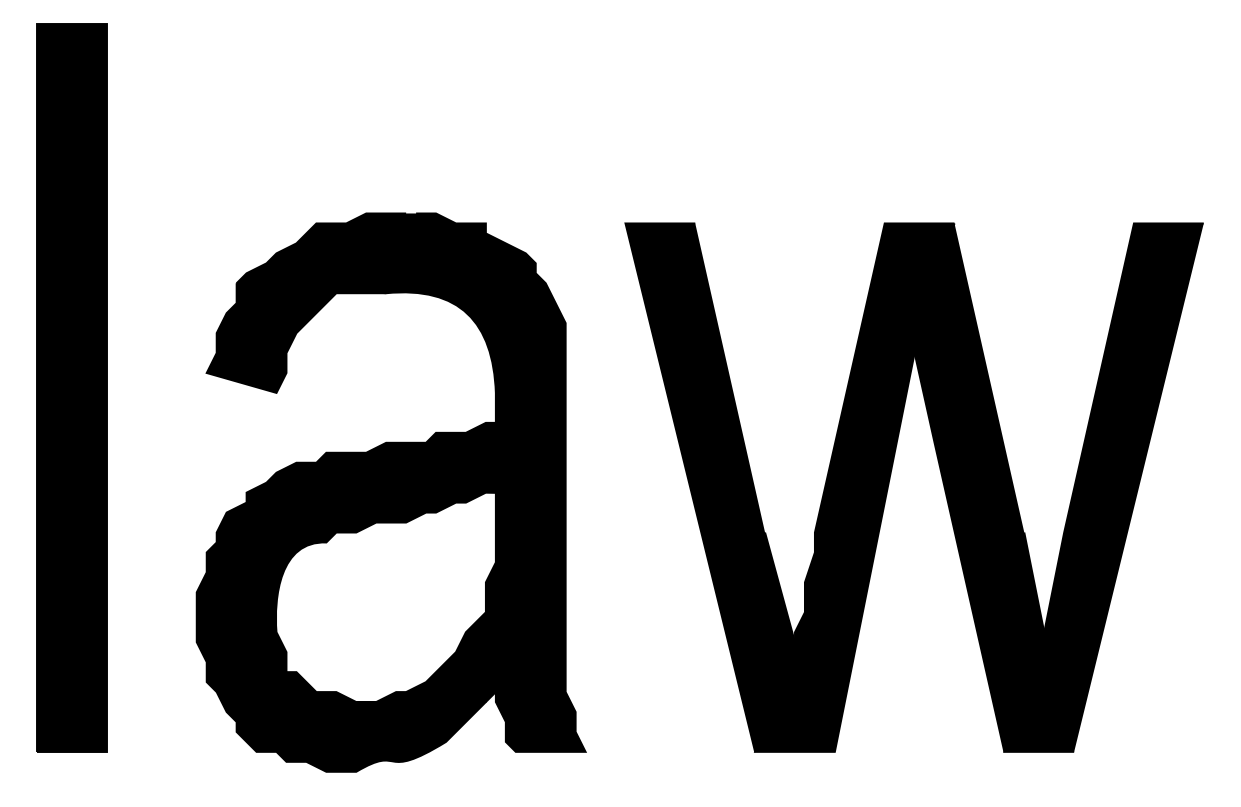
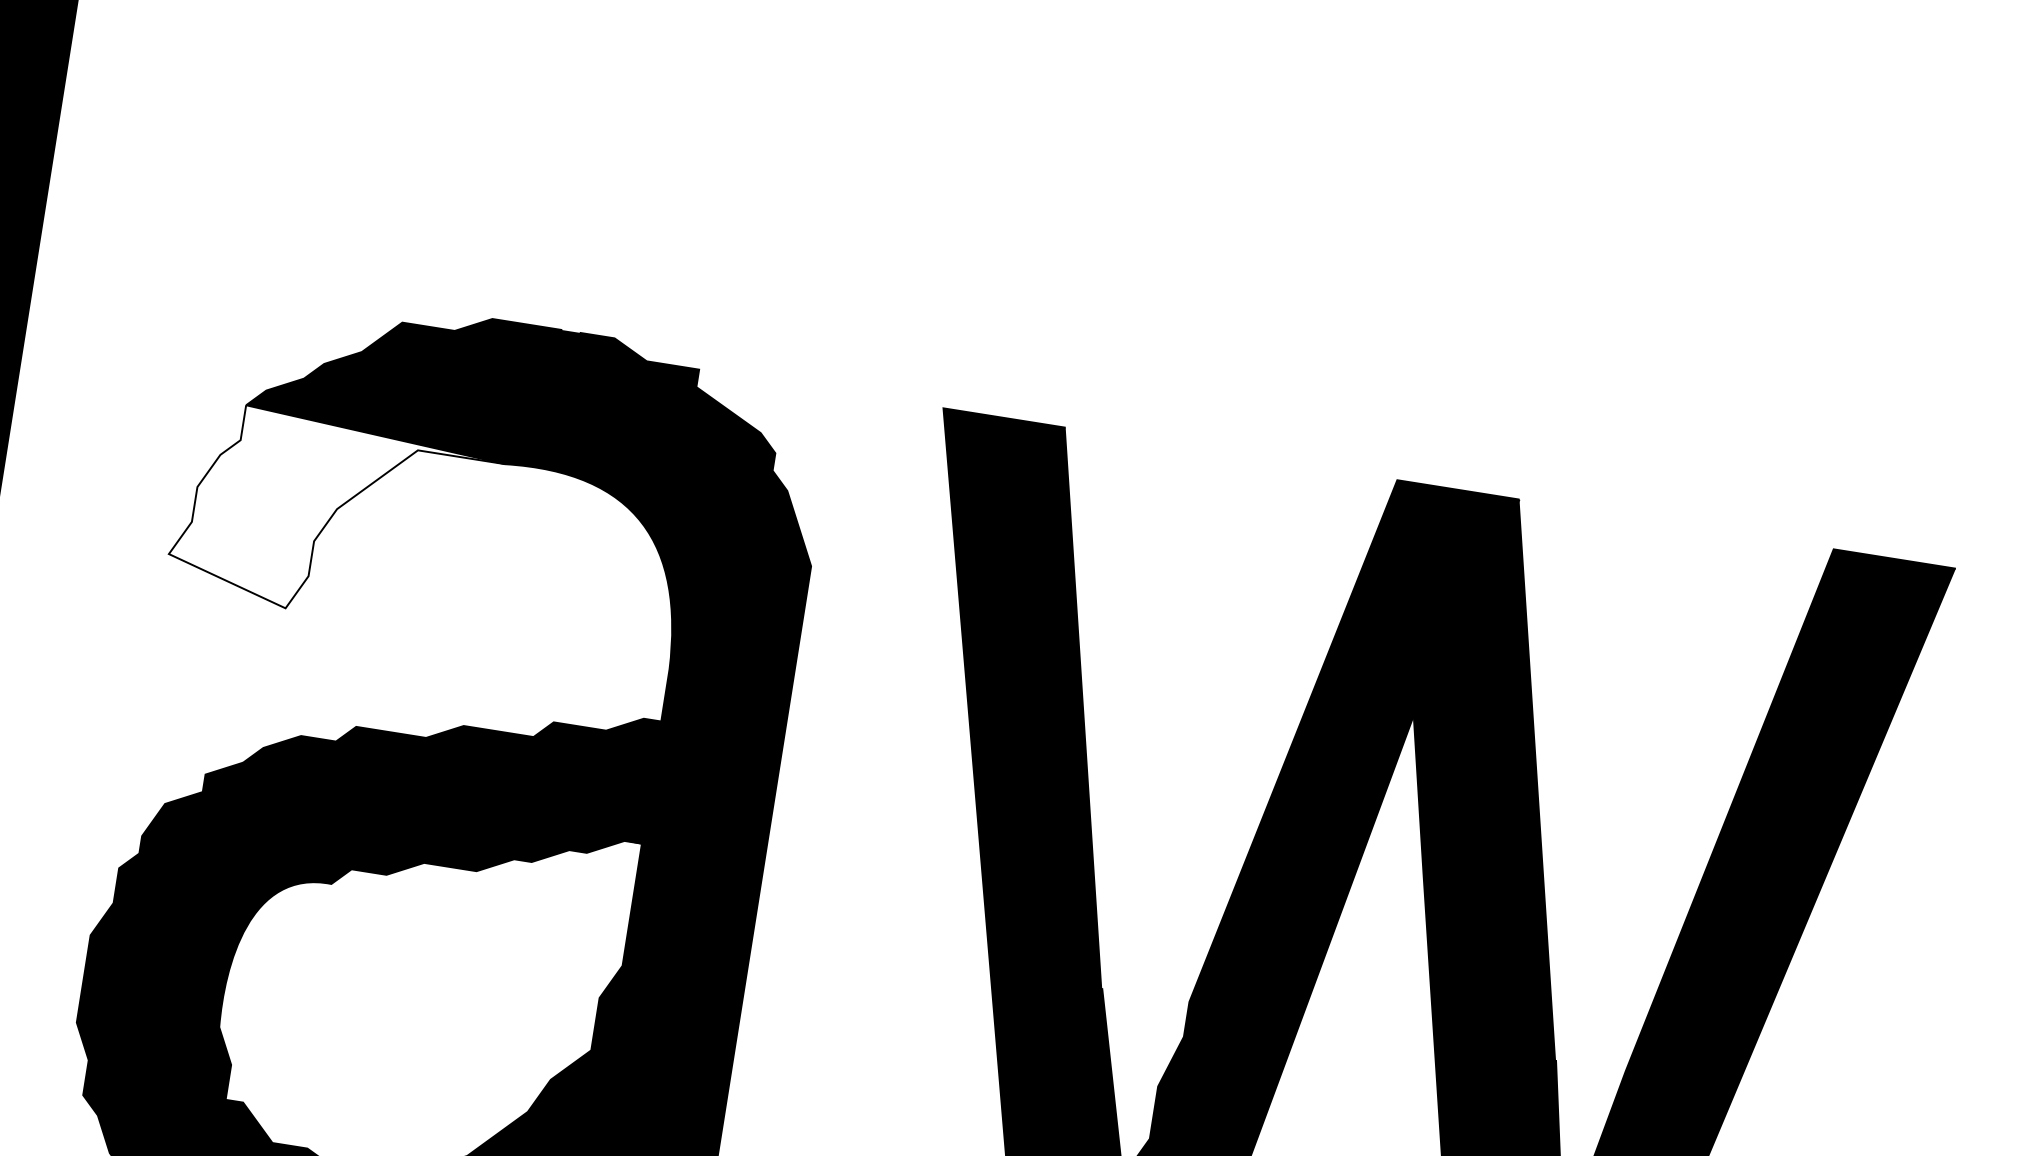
fill: (296, 337) -> (335, 516), removed

